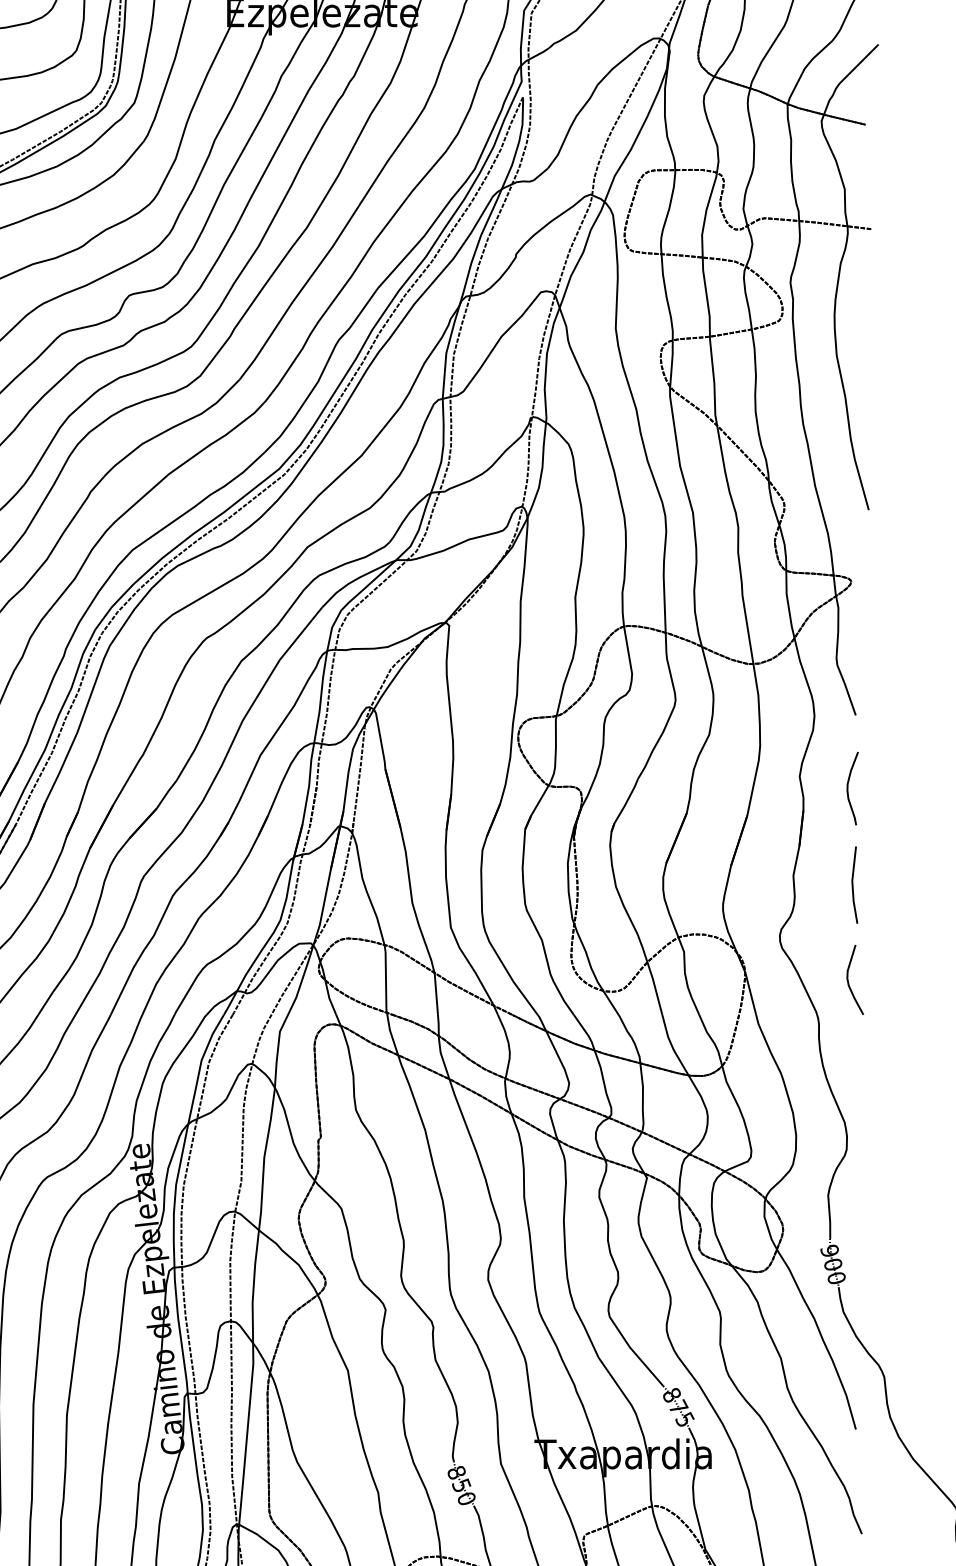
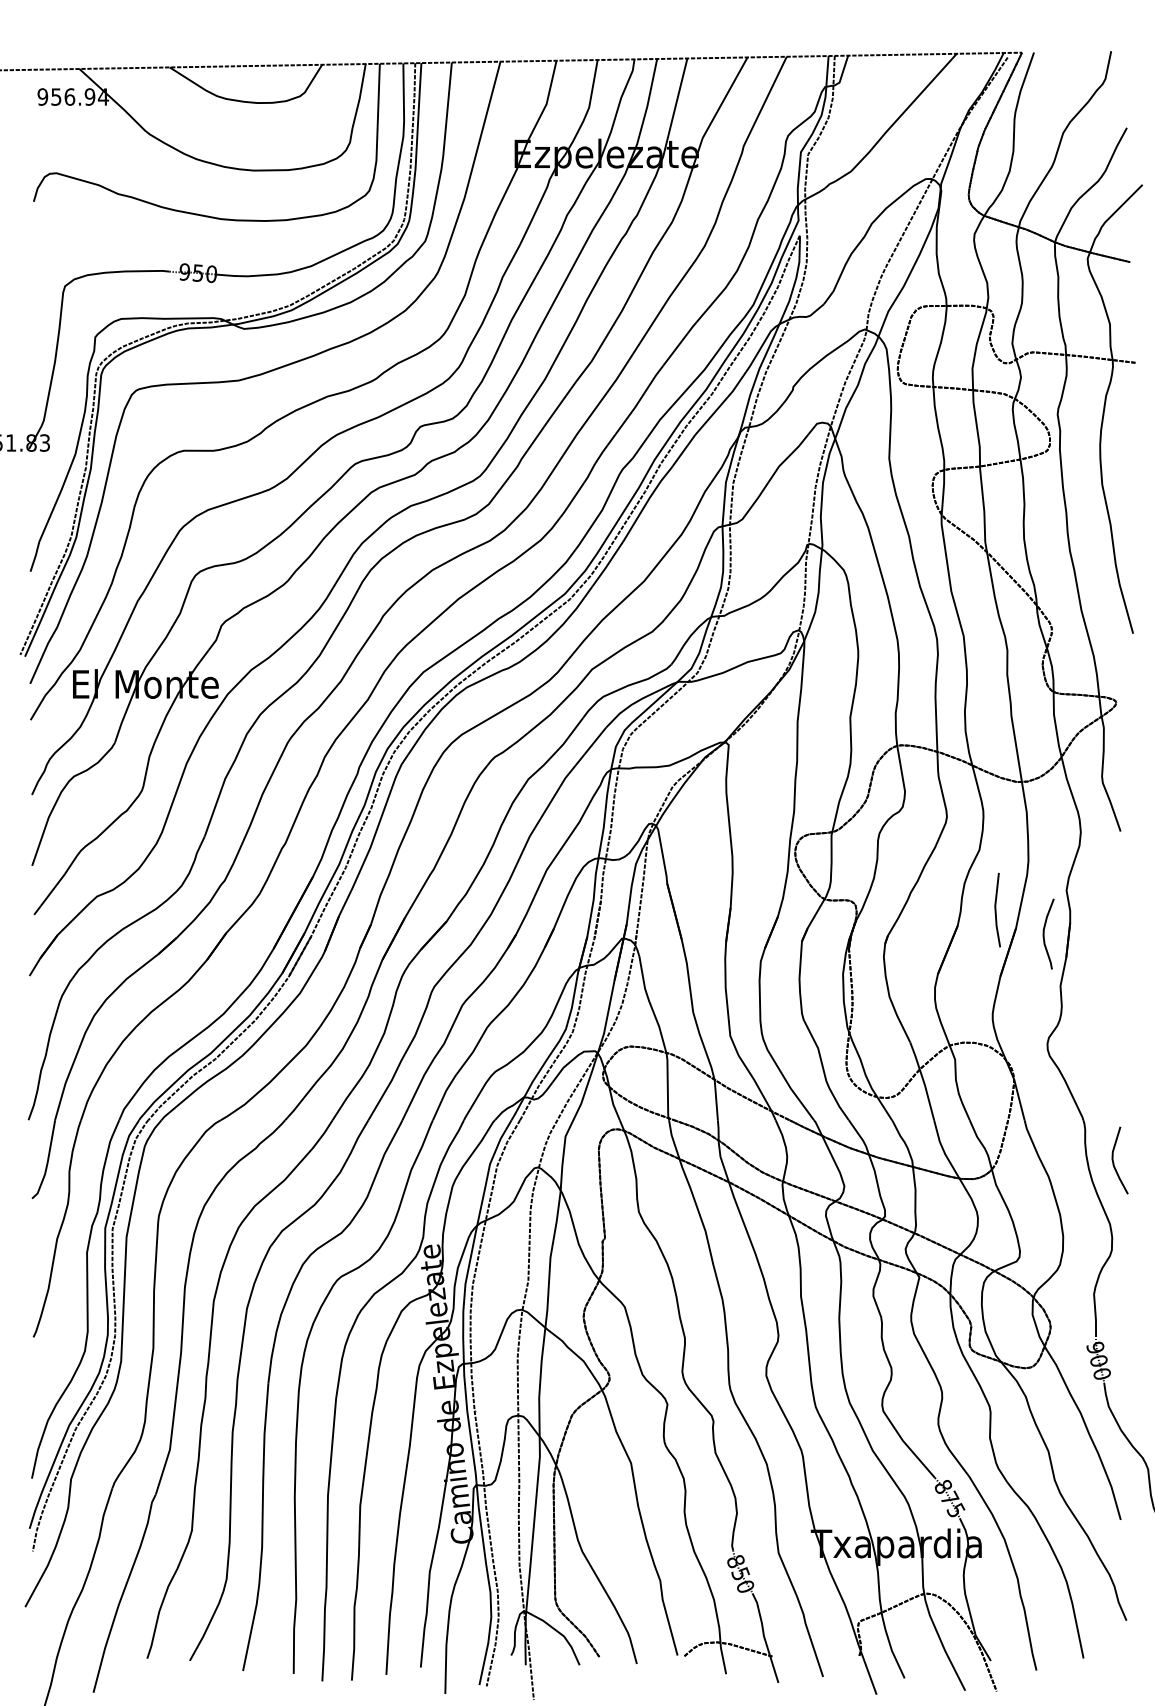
curve: (848, 787) -> (1044, 933), moved
line: (853, 884) -> (996, 909), moved
curve: (849, 981) -> (1114, 1162), moved

